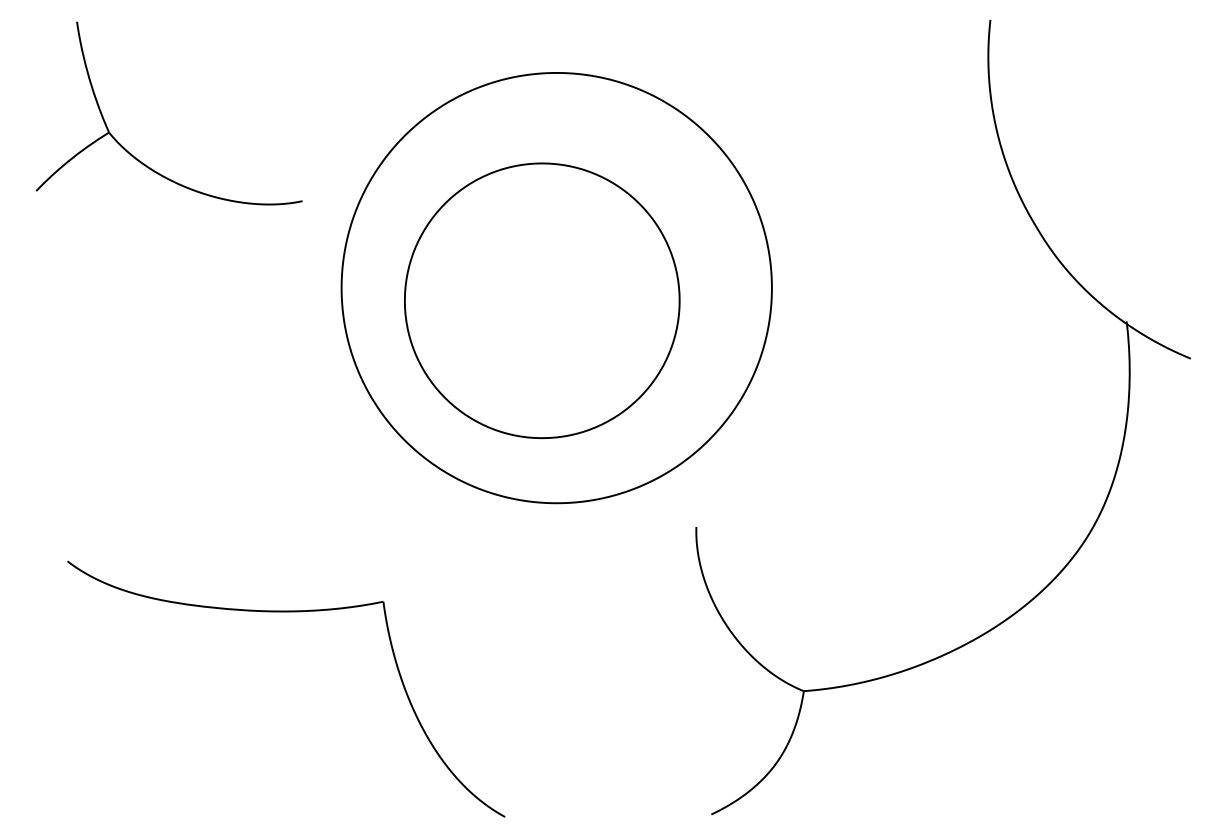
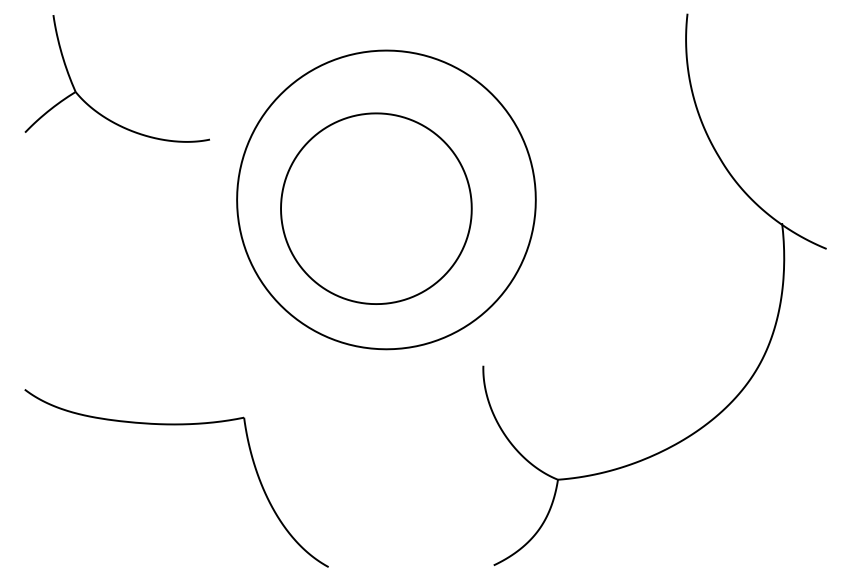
part: (286, 613) -> (176, 425), moved

